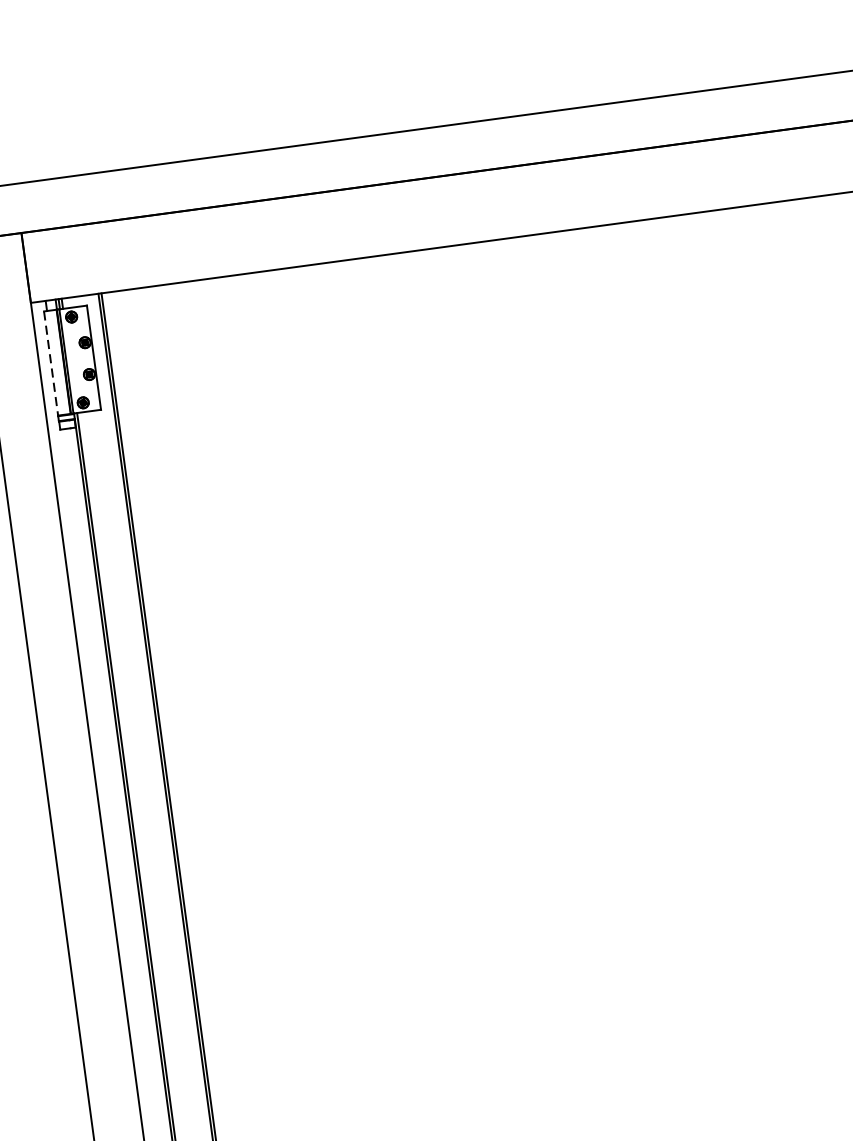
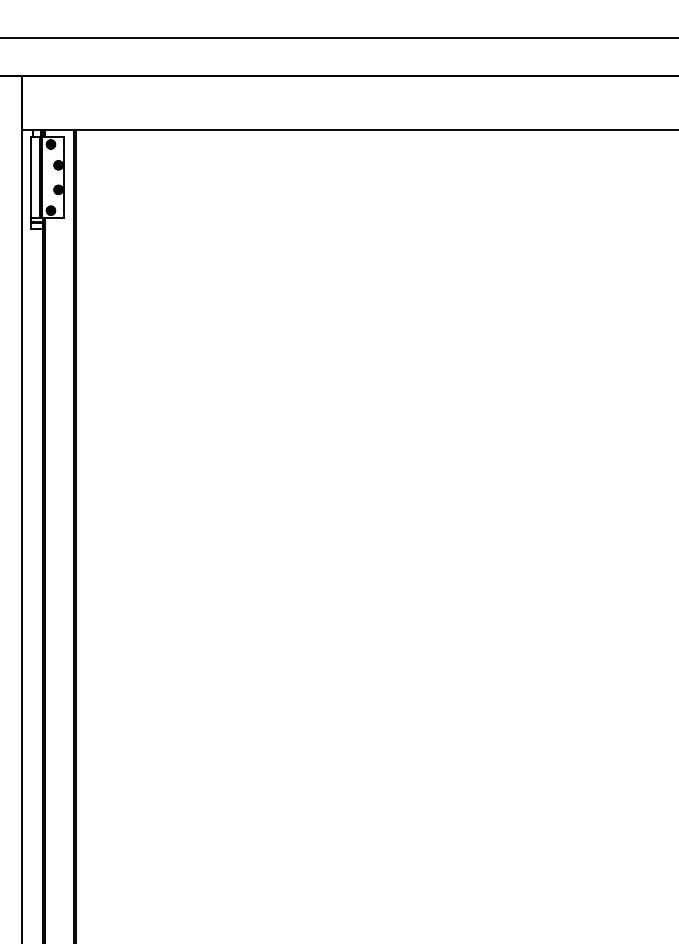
line: (51, 364) -> (30, 178), dashed -> solid

